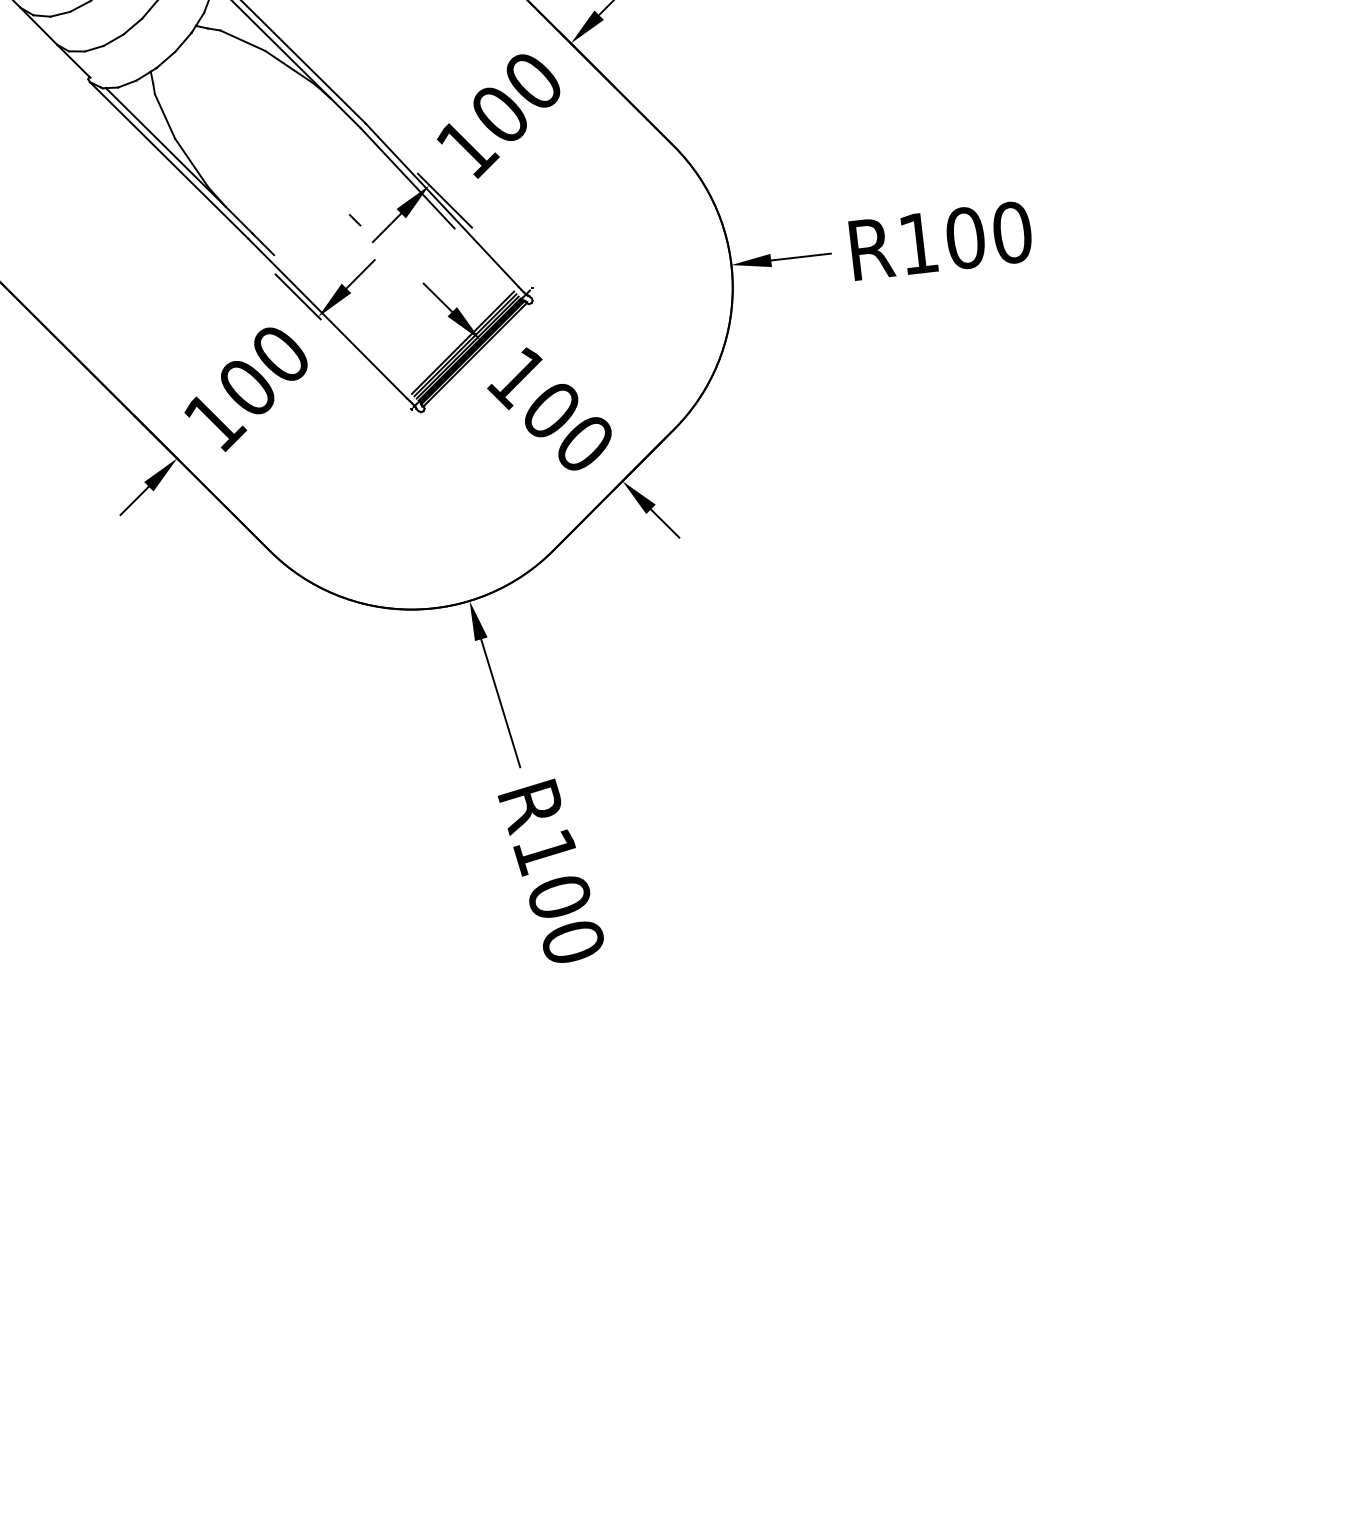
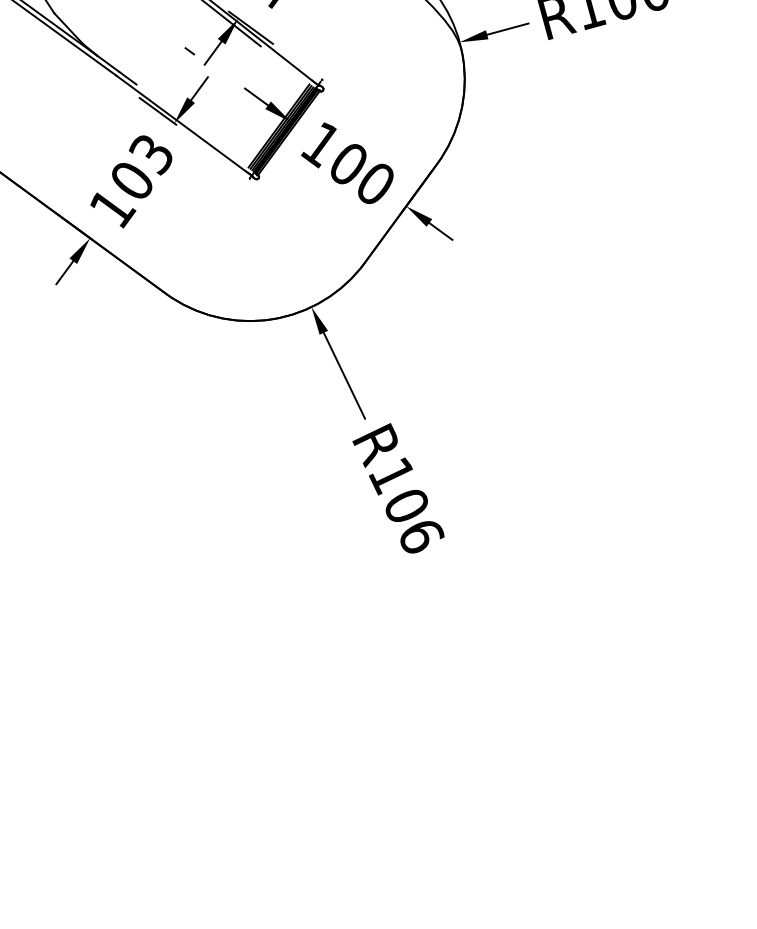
text: (278, 356) -> (150, 155), 100 -> 103
text: (573, 942) -> (421, 536), R100 -> R106

